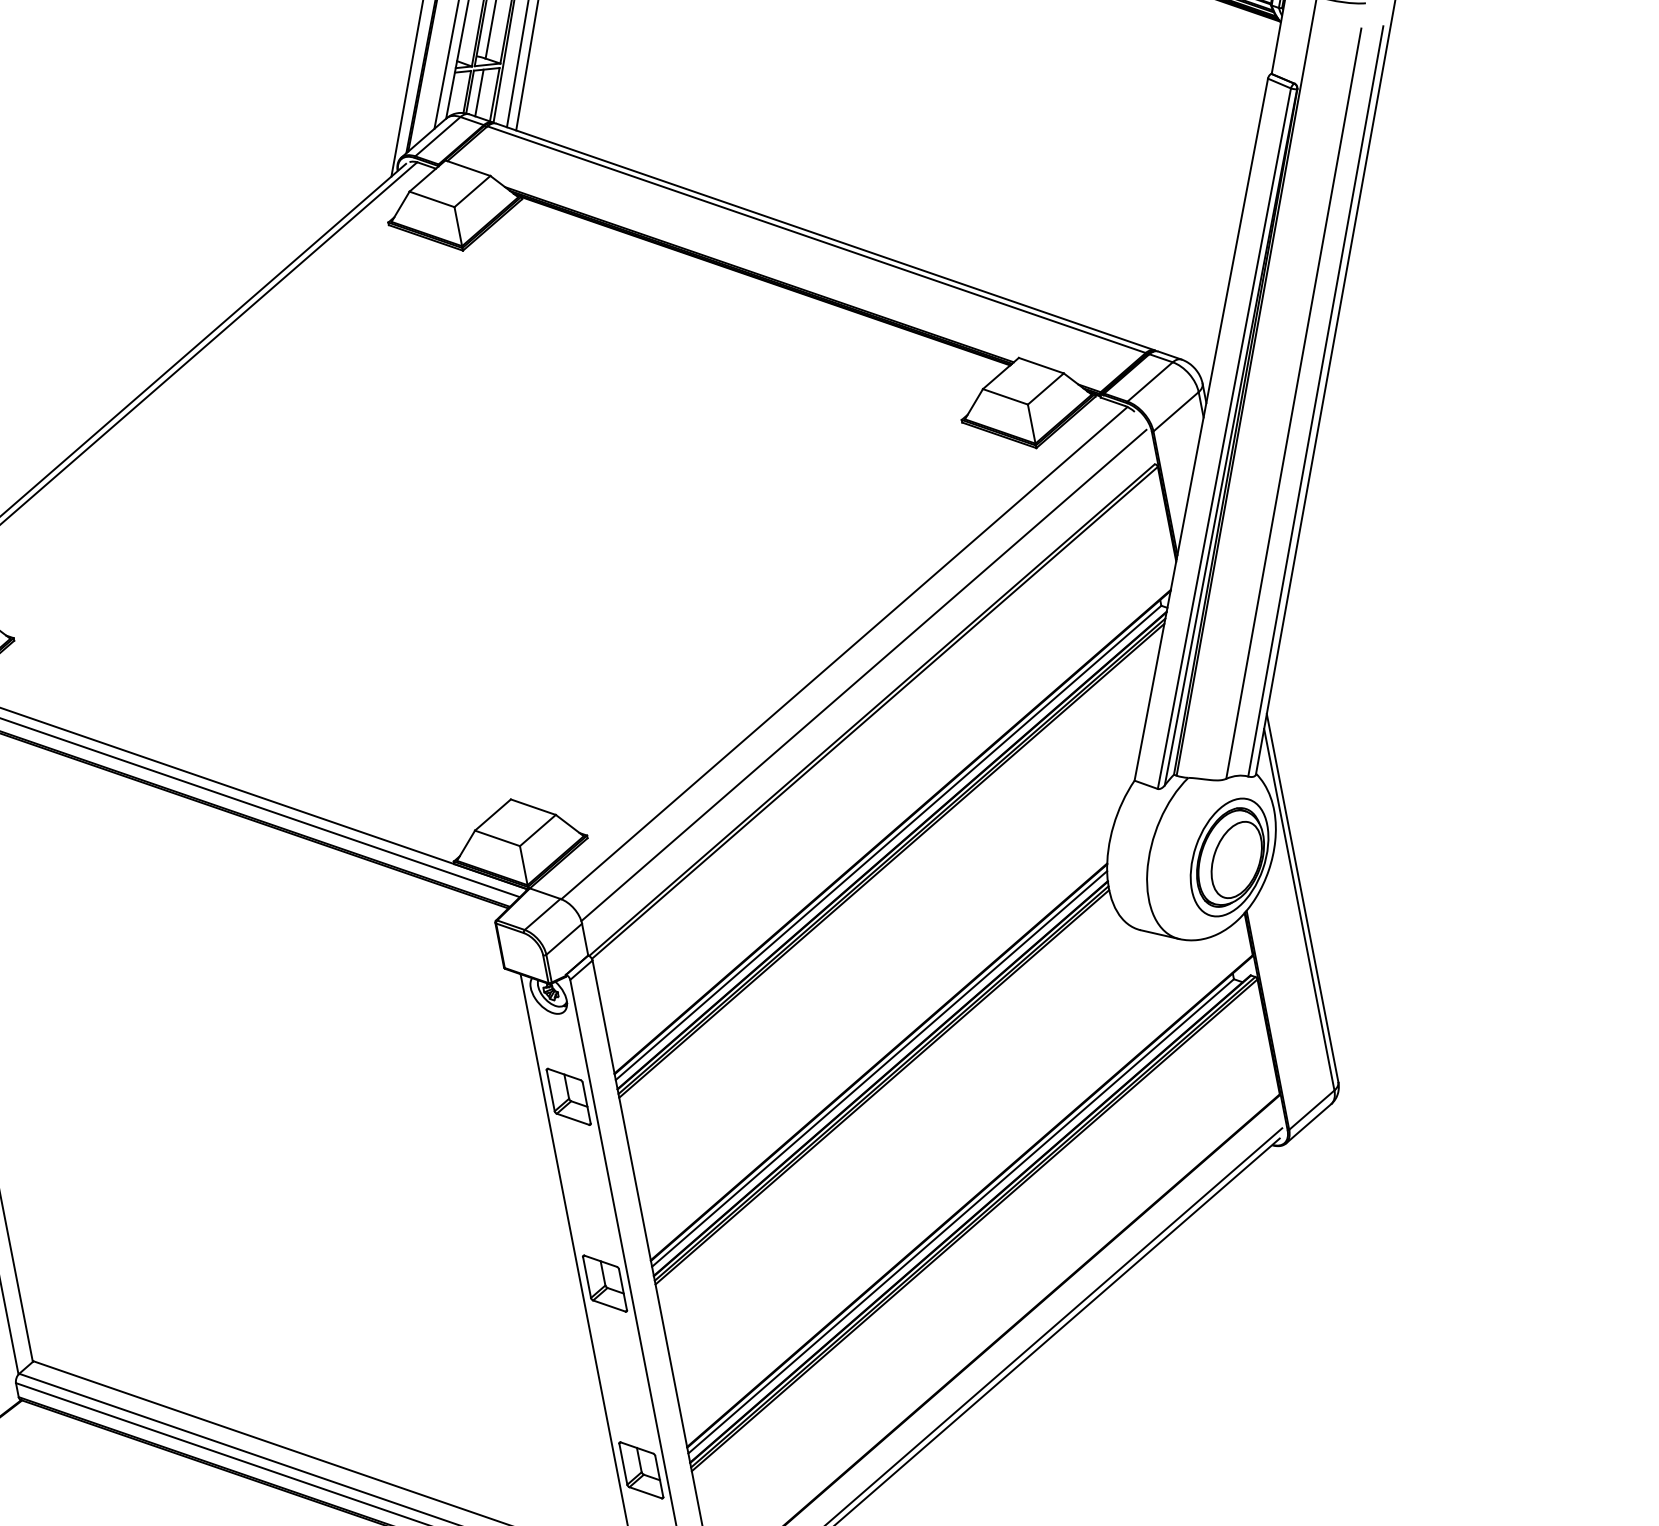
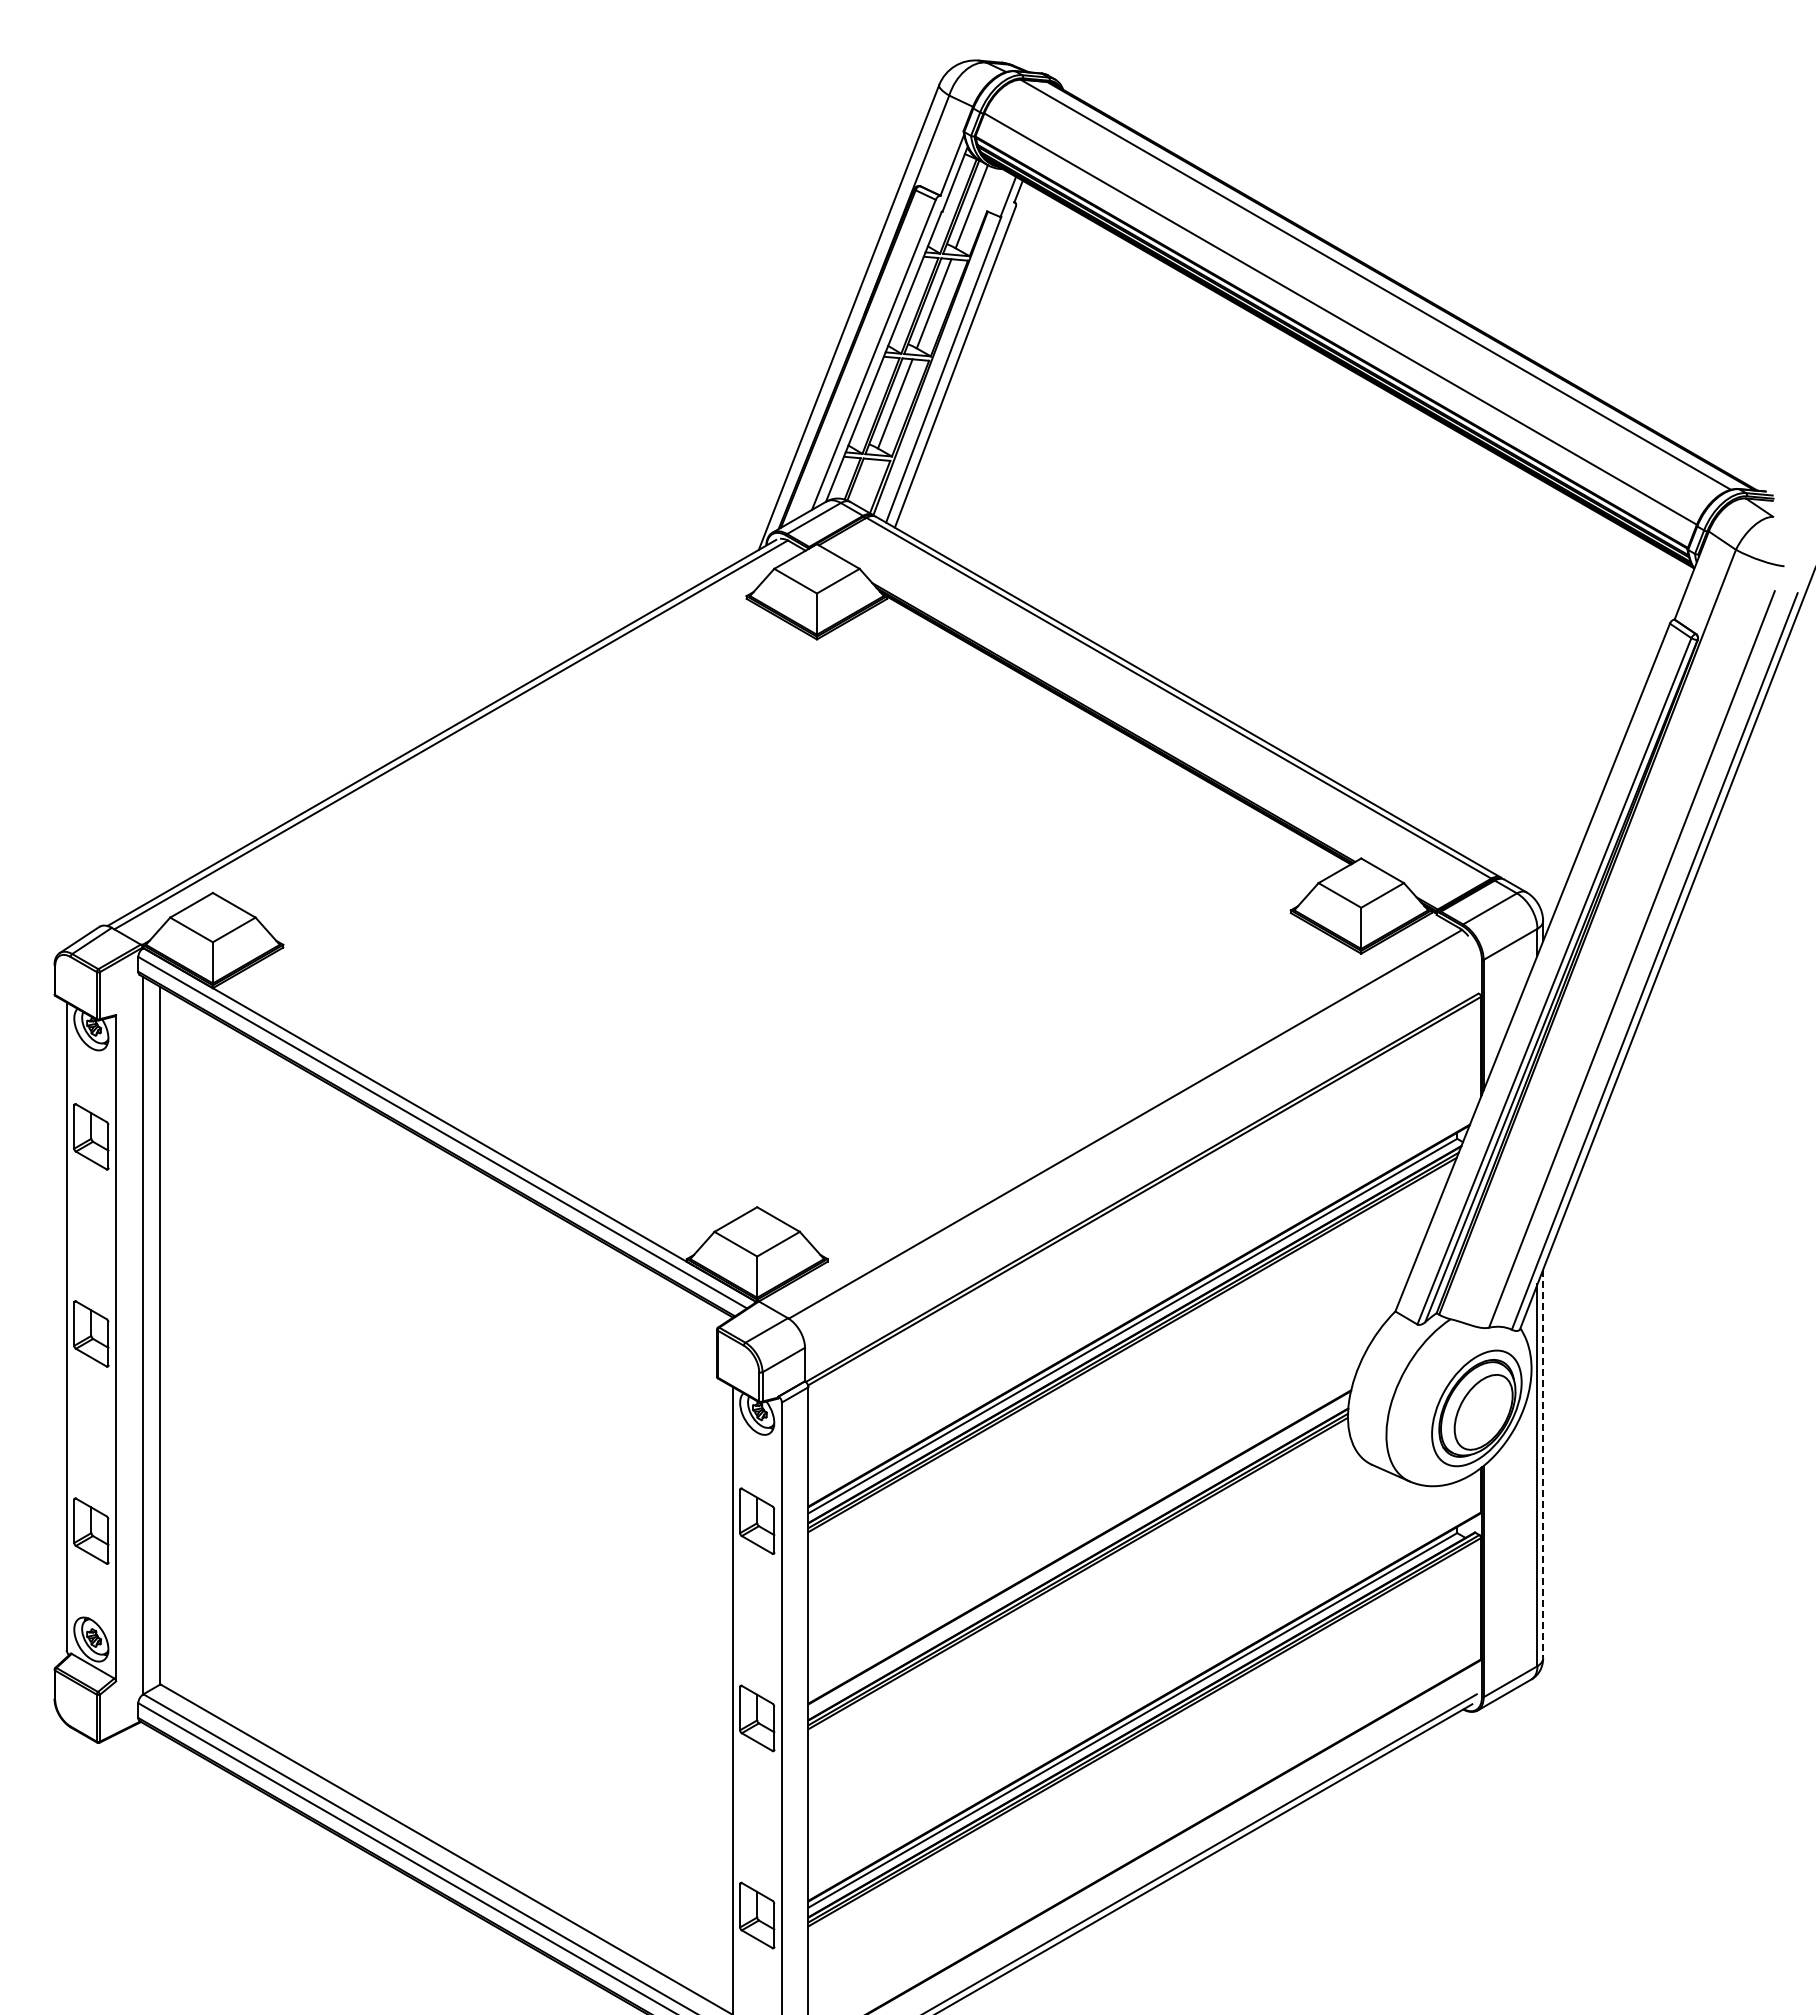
line: (479, 93) -> (864, 482), removed
line: (863, 675) -> (1140, 1150), removed
line: (1303, 898) -> (1543, 1464), solid -> dashed
line: (879, 1069) -> (1078, 1554), removed

